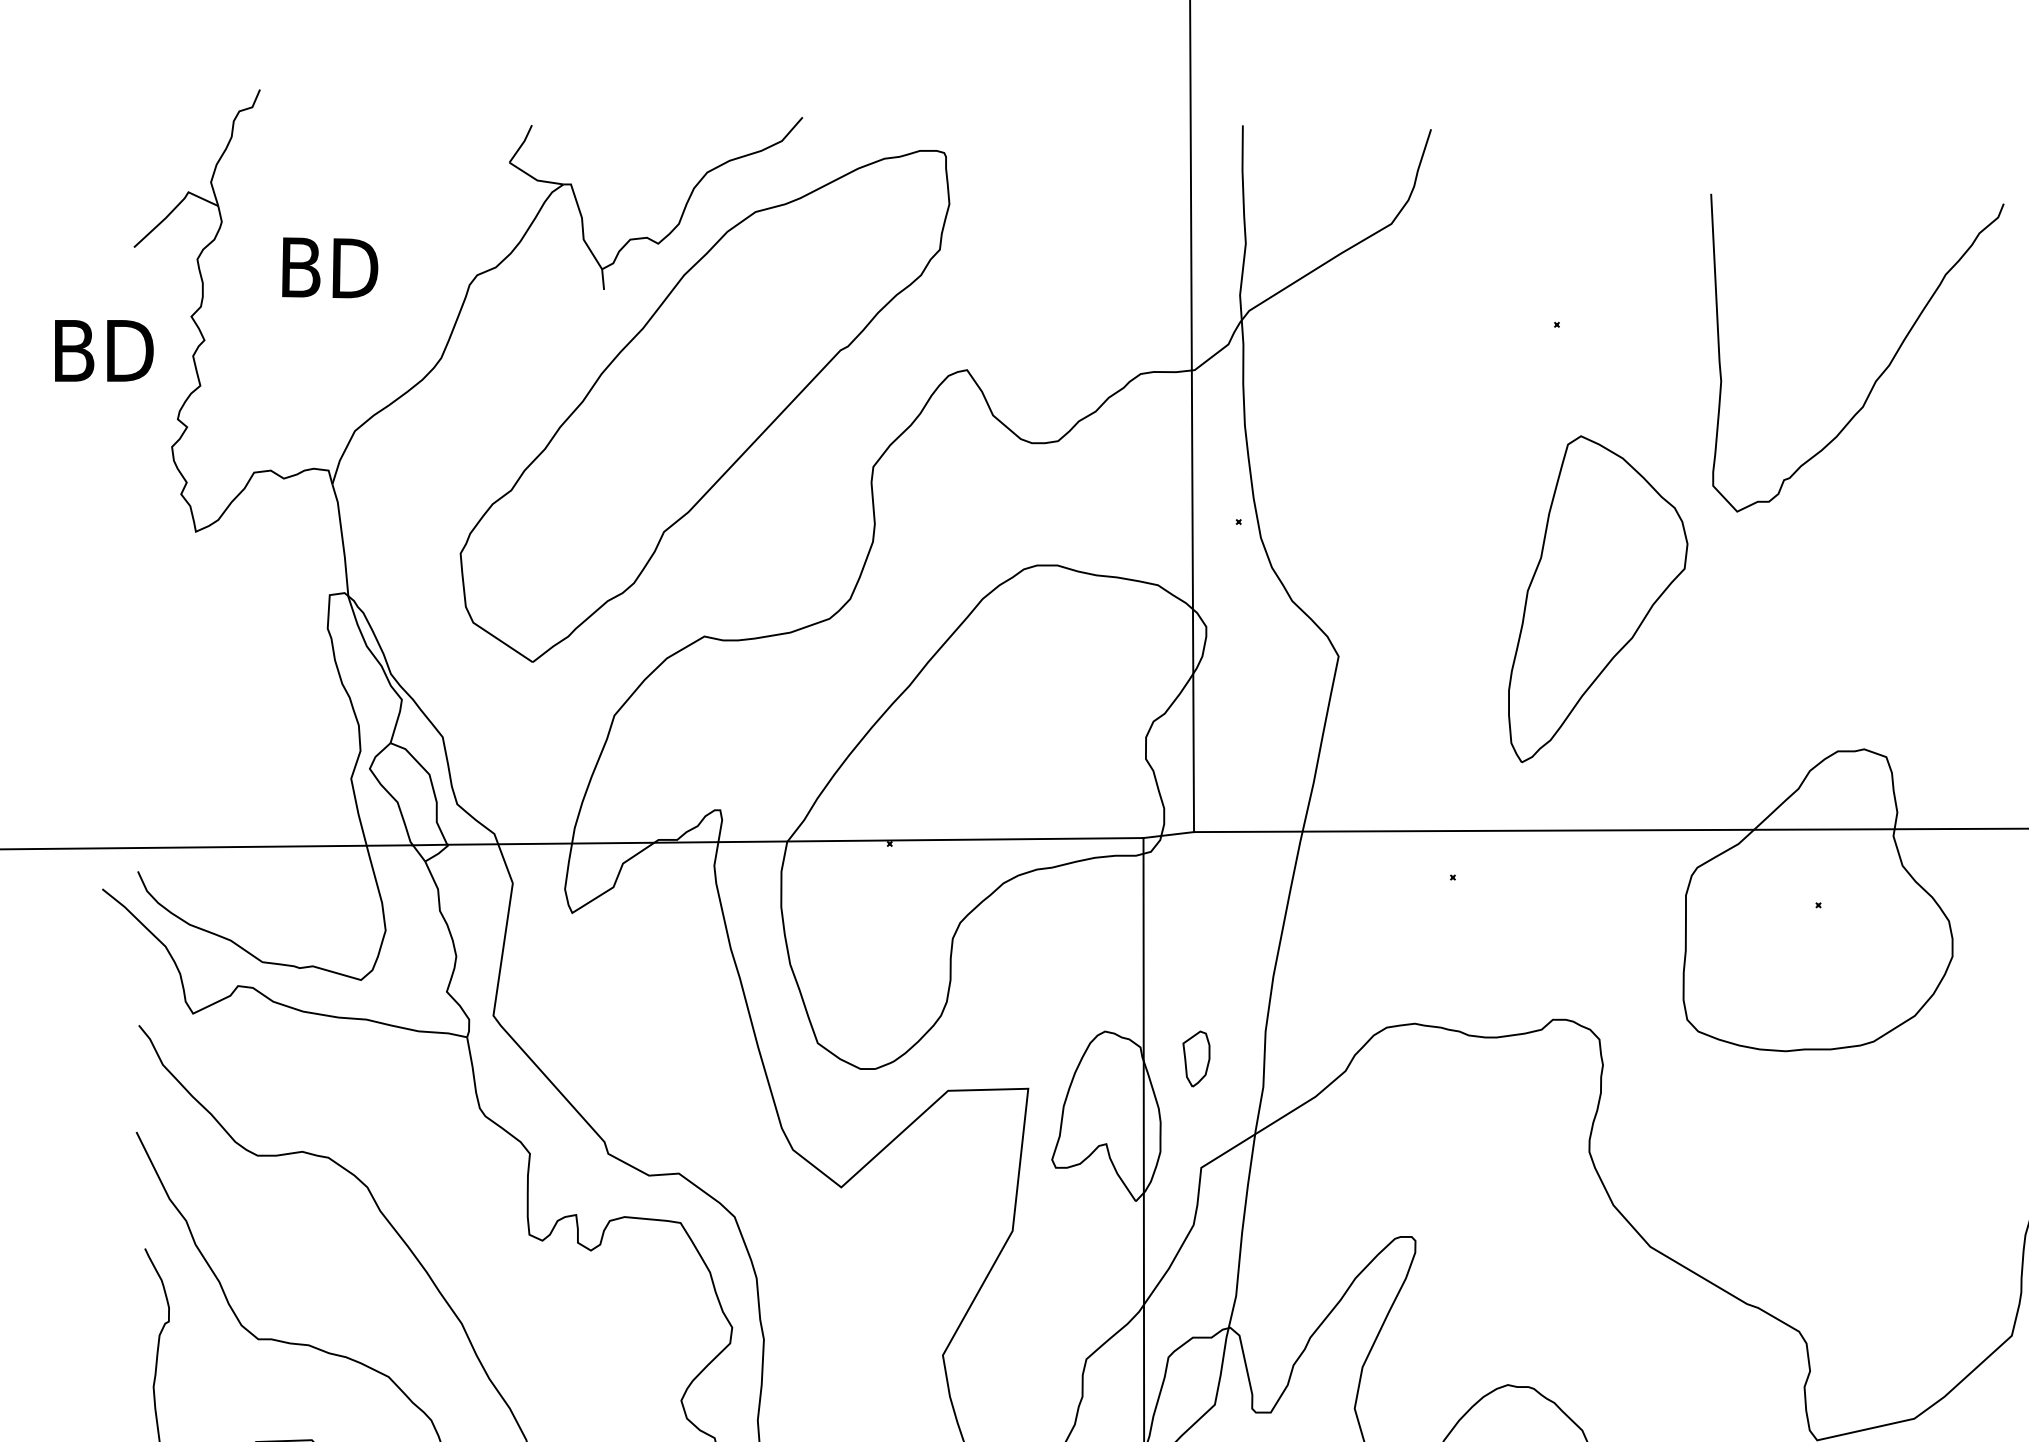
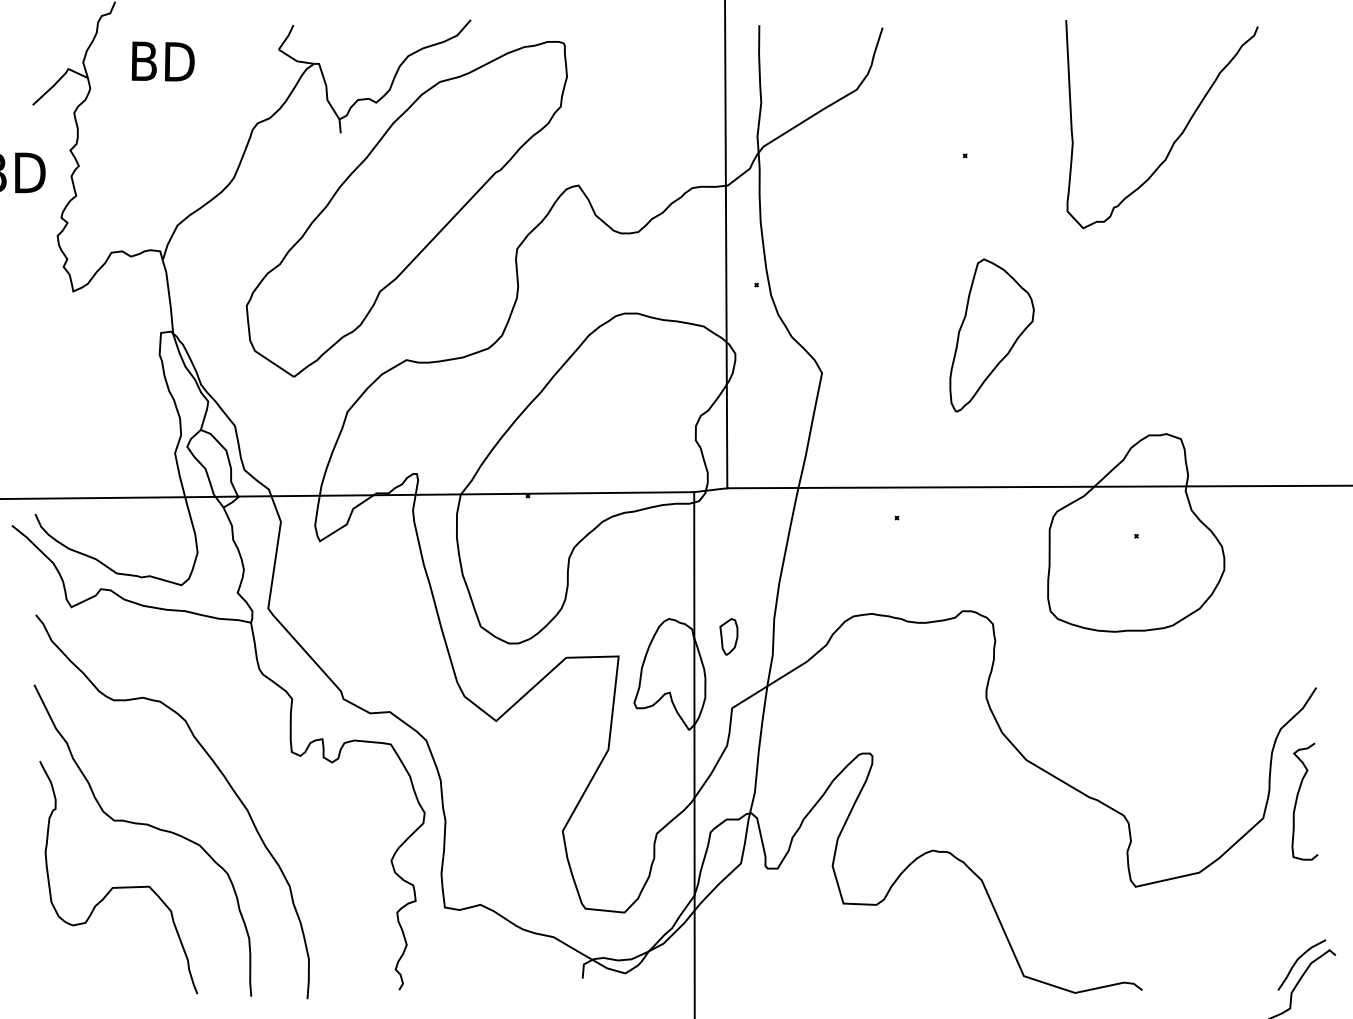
text: (328, 267) -> (162, 61), moved
curve: (1879, 374) -> (1176, 138), moved
part: (1597, 598) -> (991, 335), size x0.71

